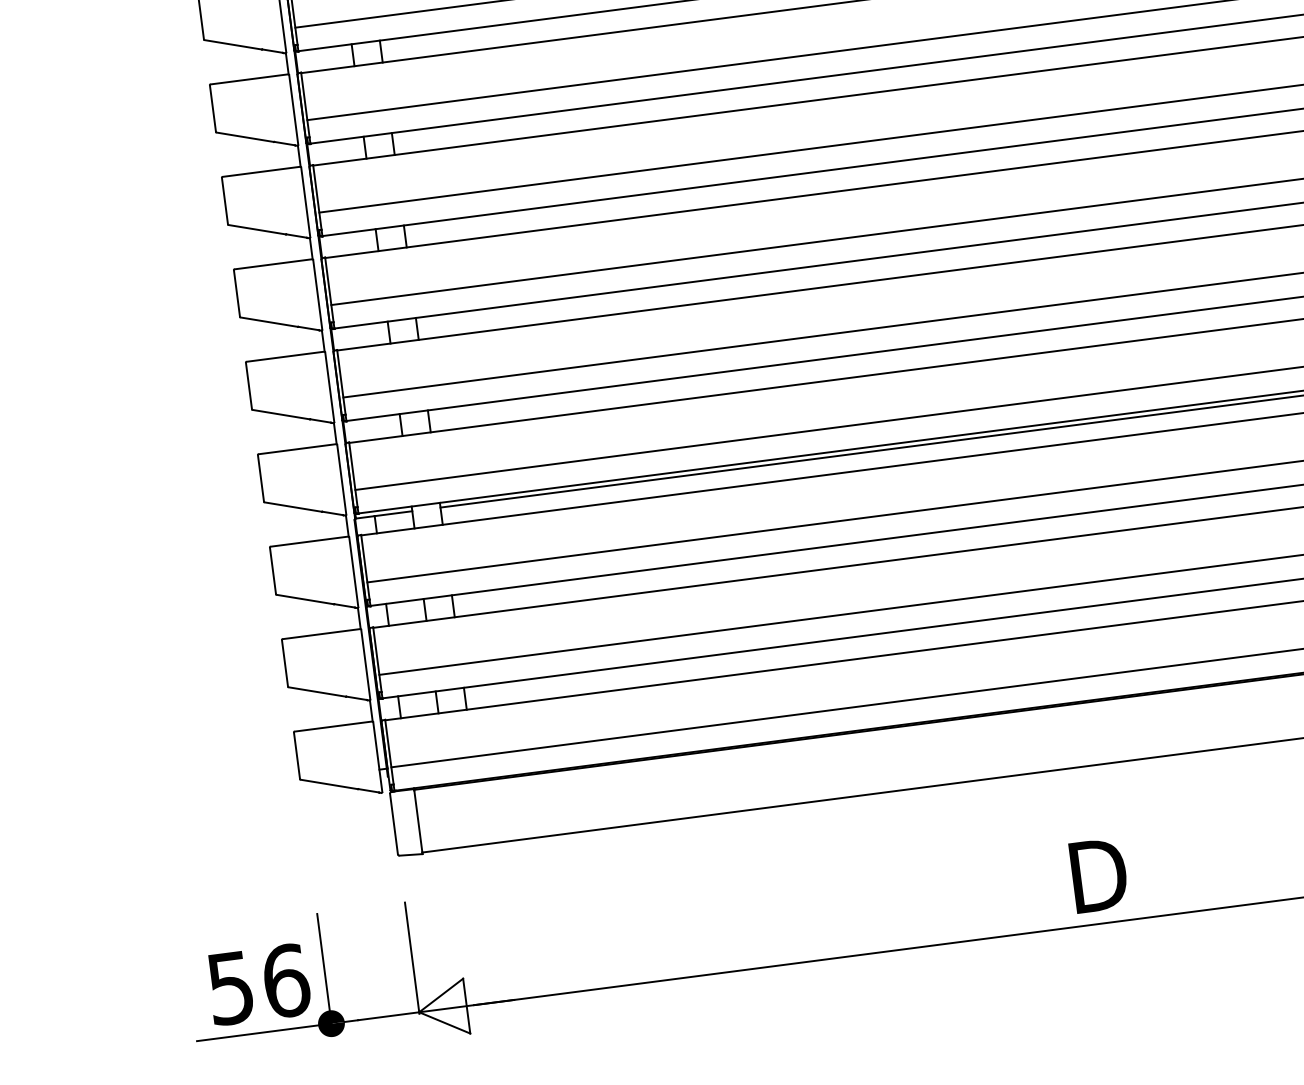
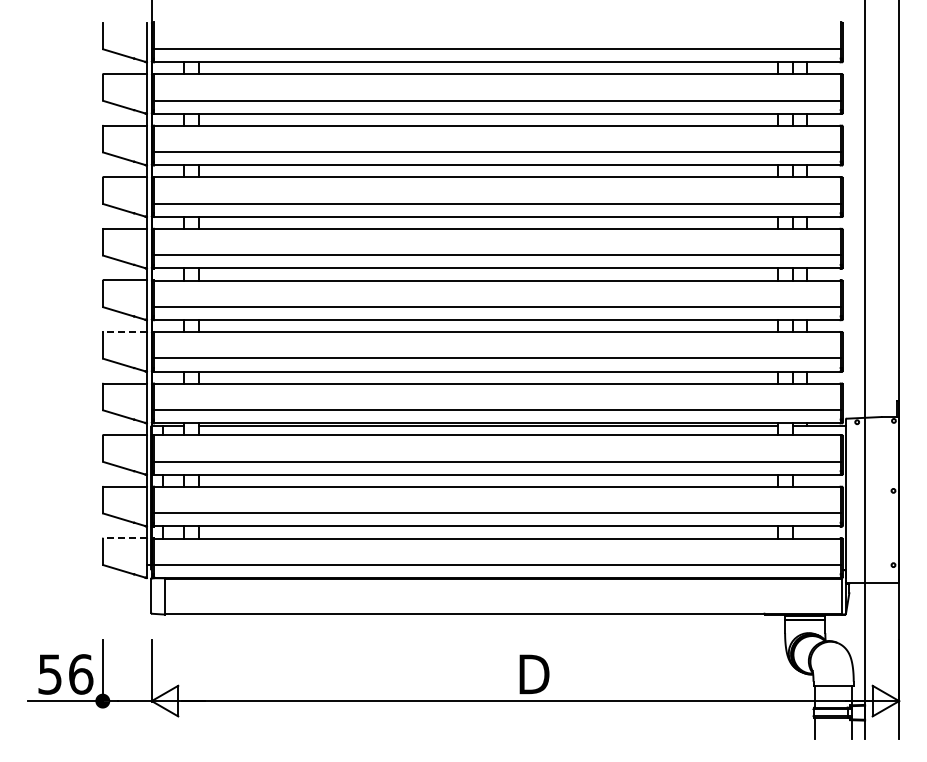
line: (286, 355) -> (125, 331), solid -> dashed
line: (334, 726) -> (125, 538), solid -> dashed

